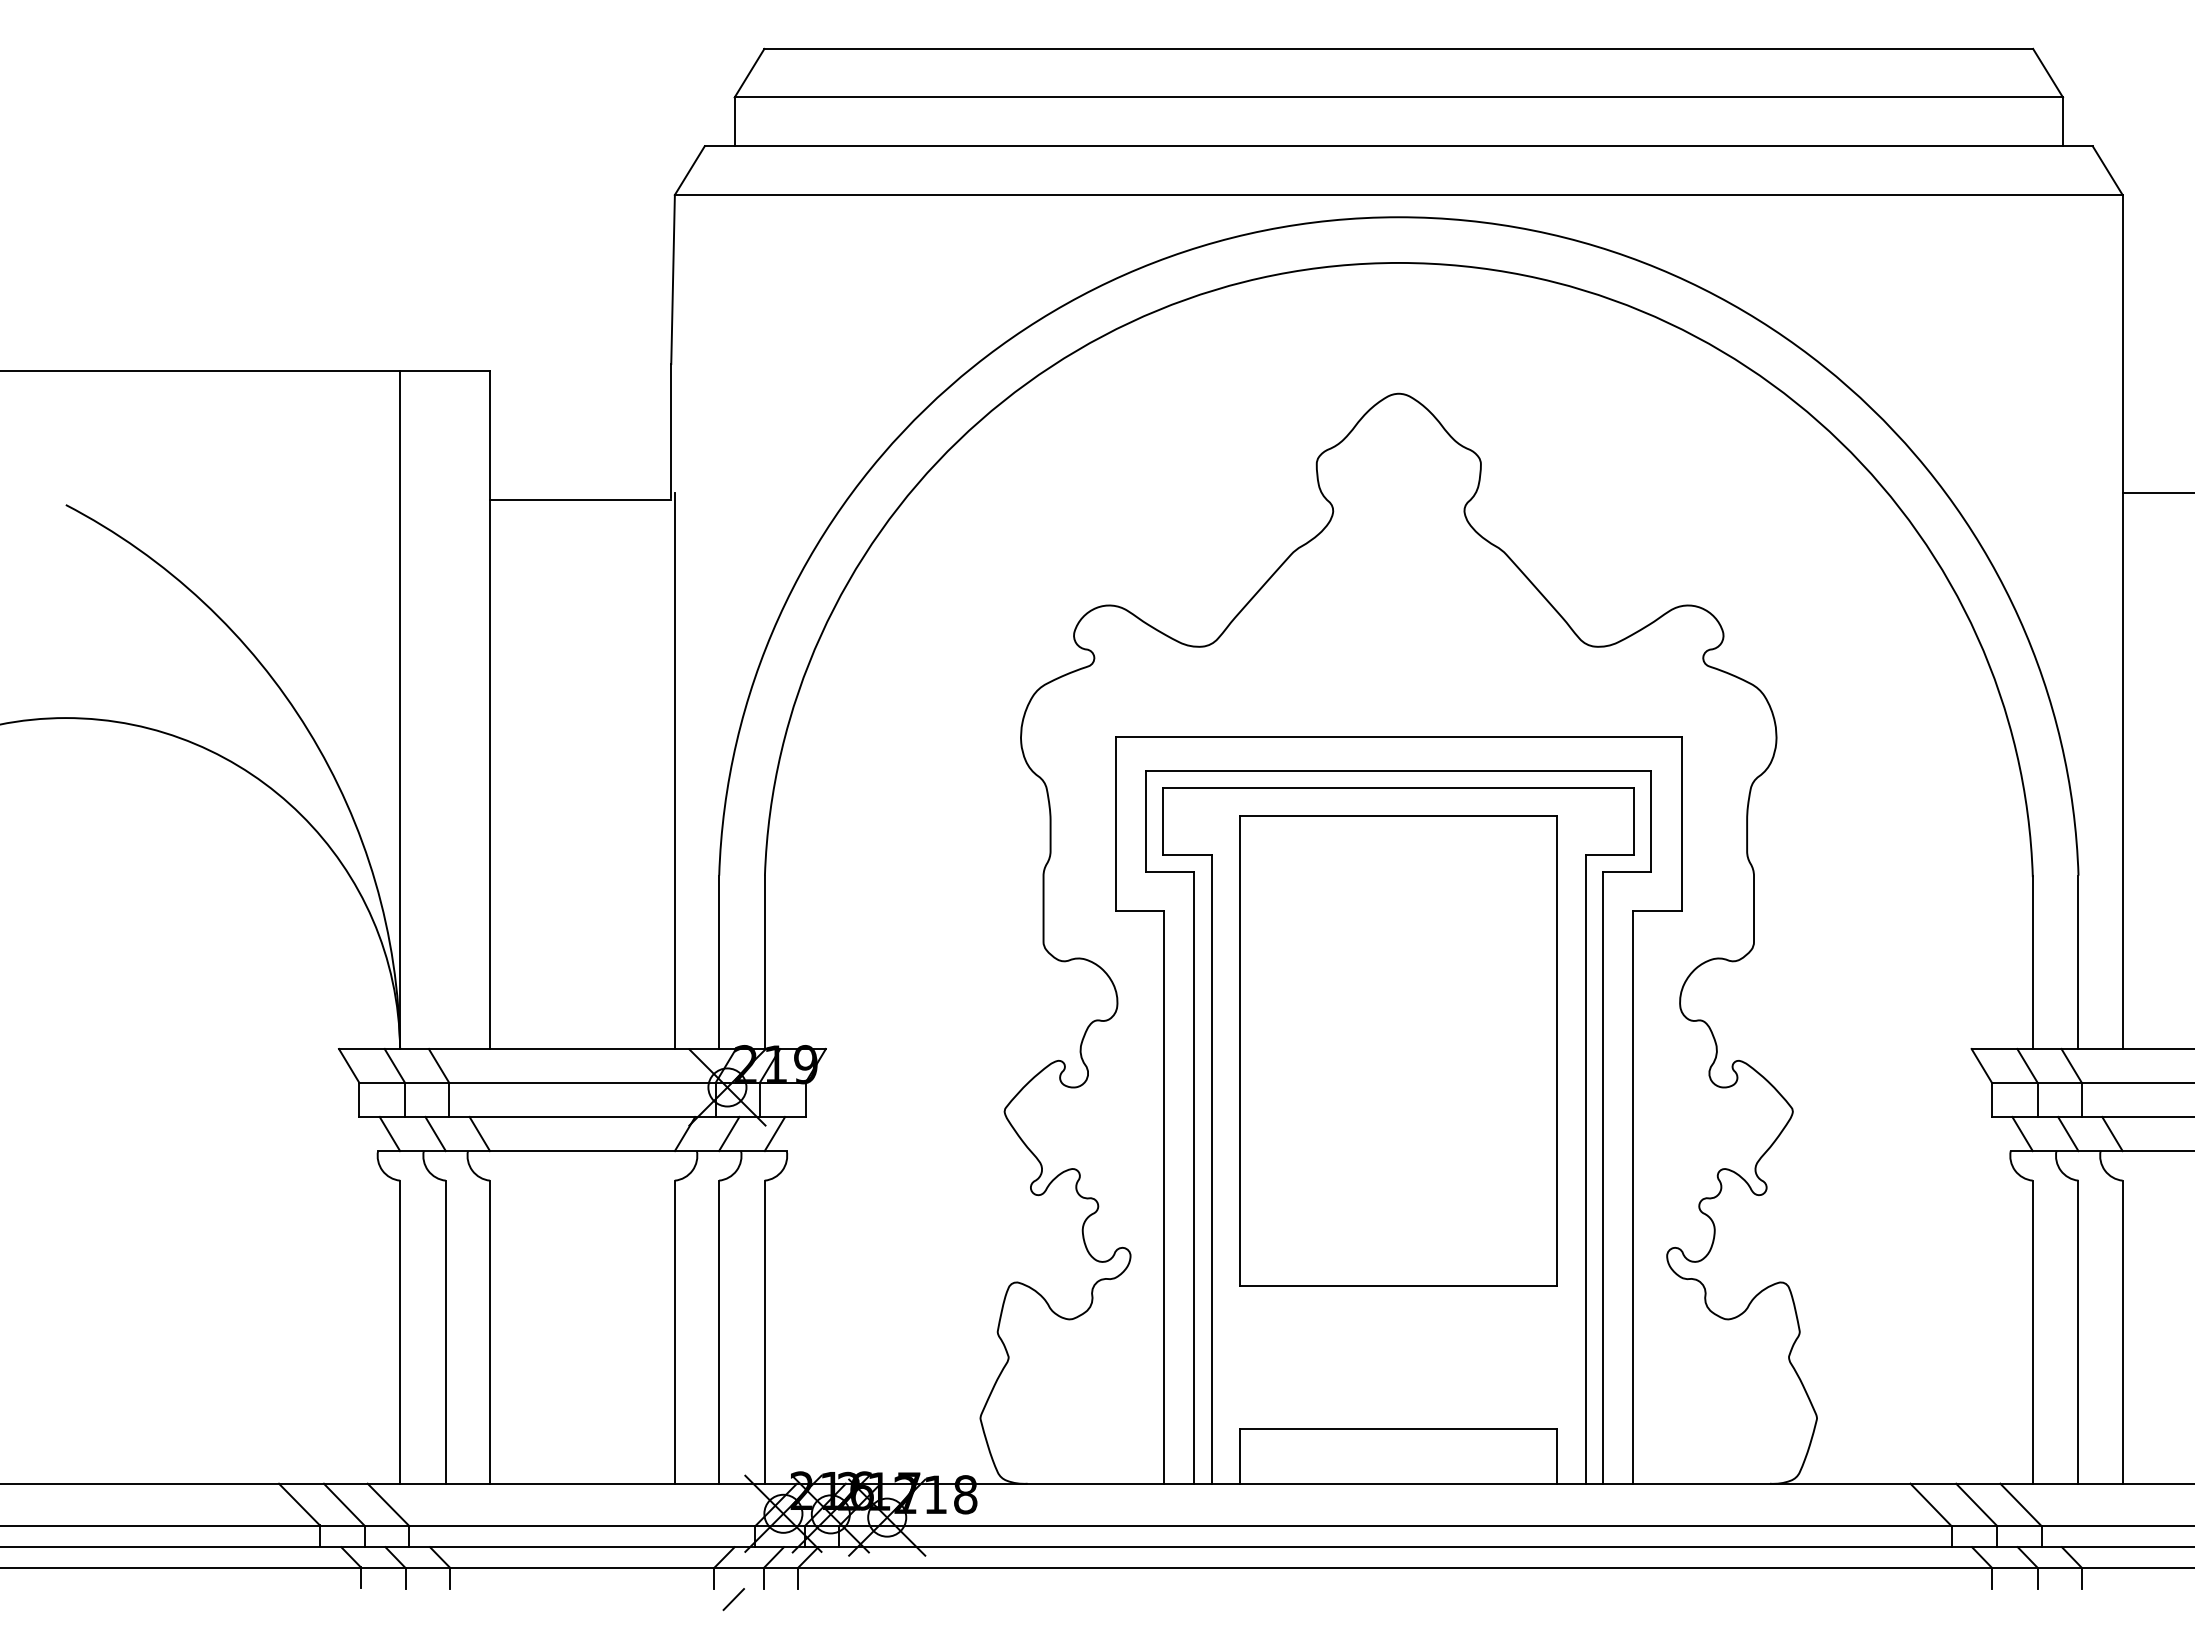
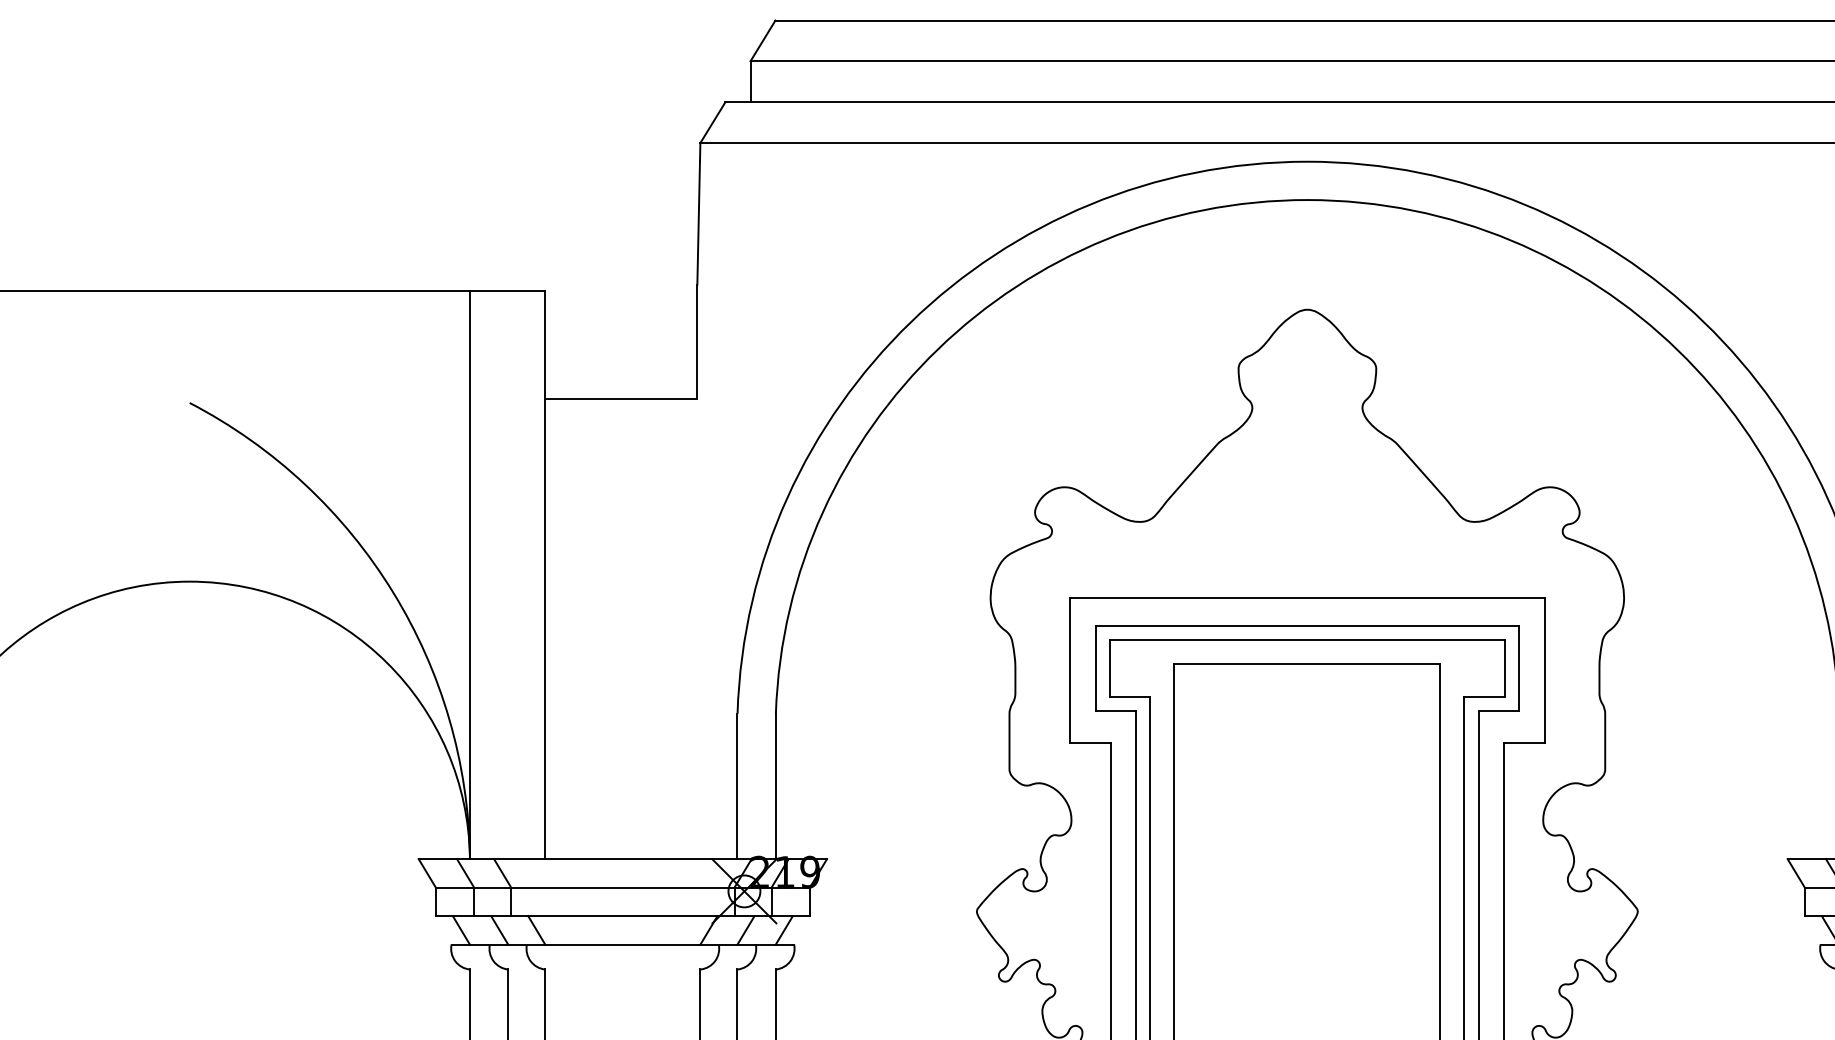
line: (674, 771) -> (700, 626), removed

